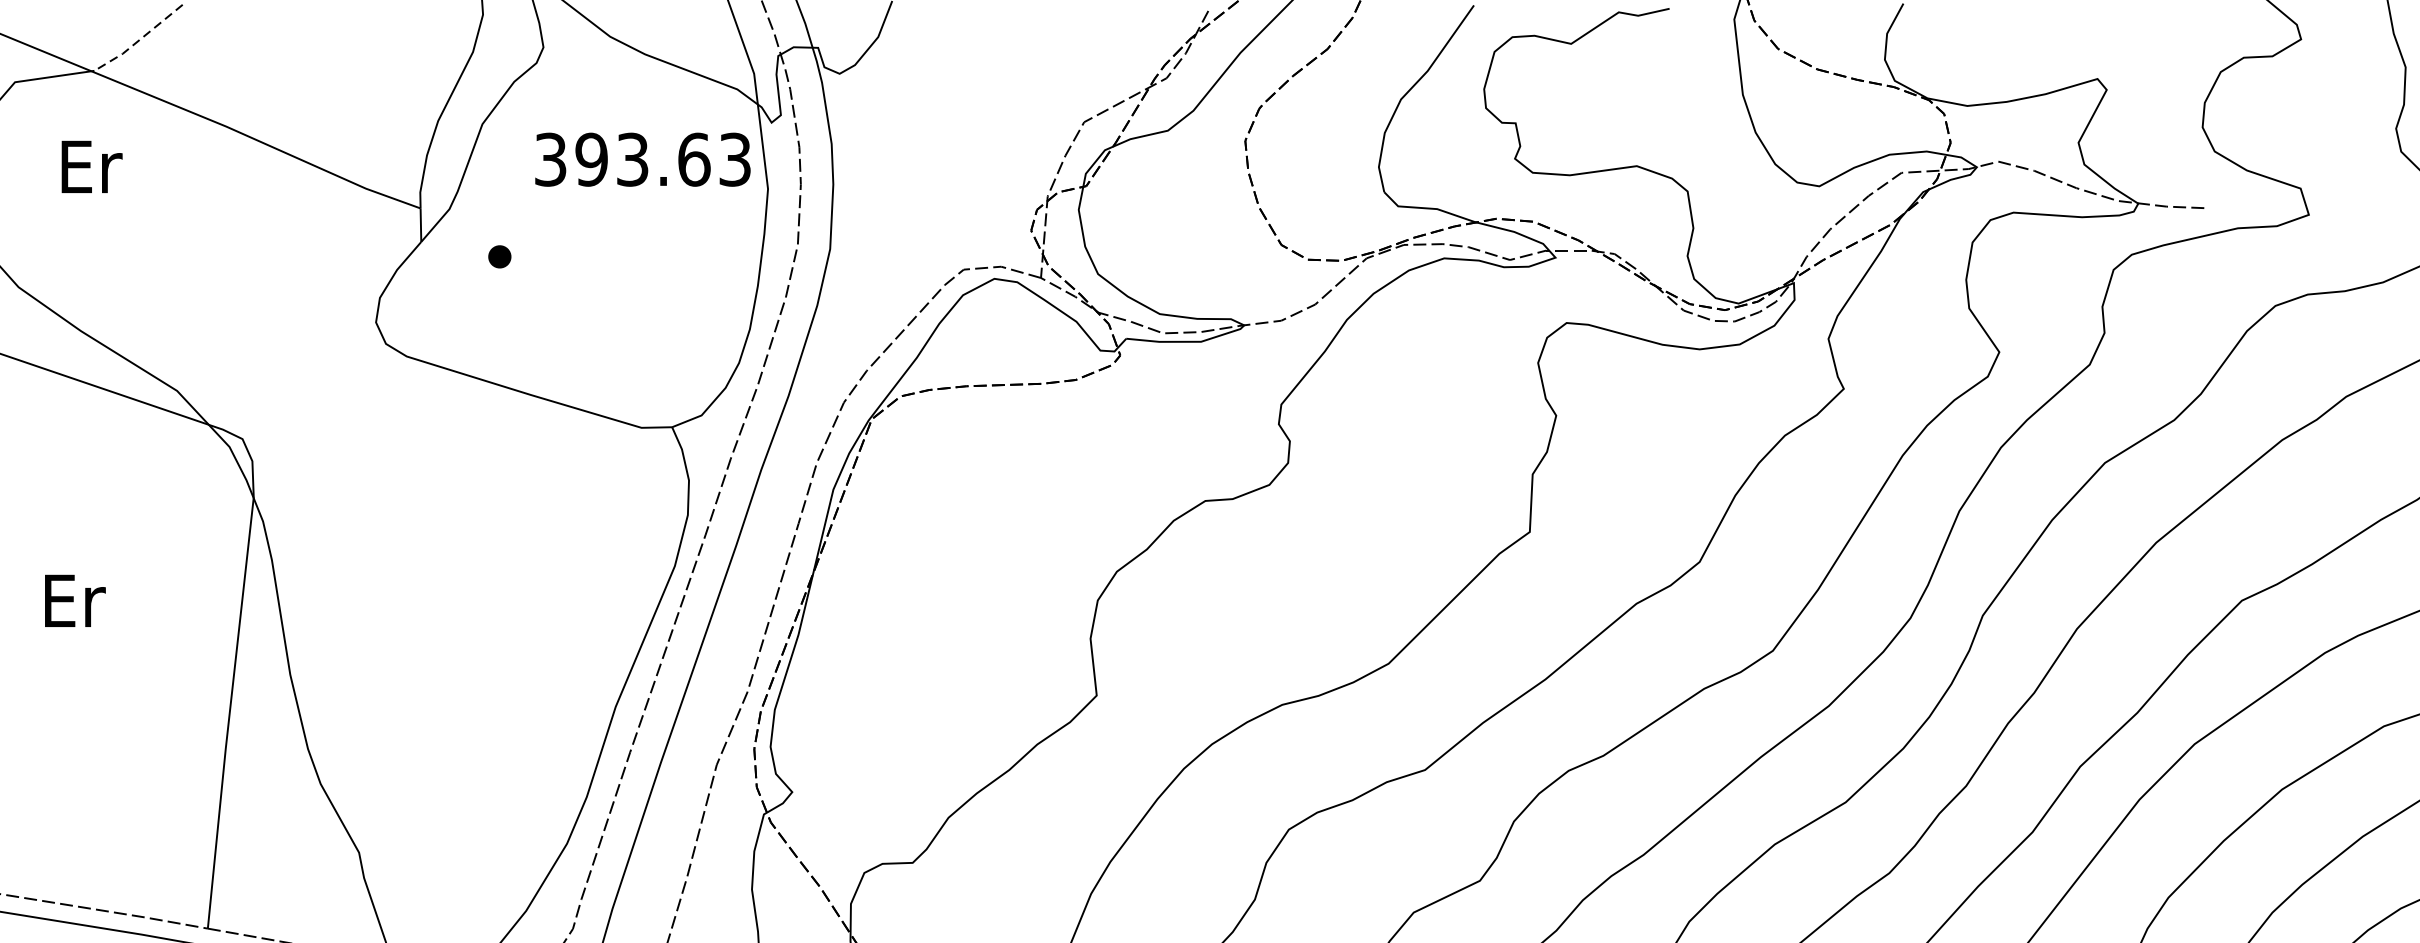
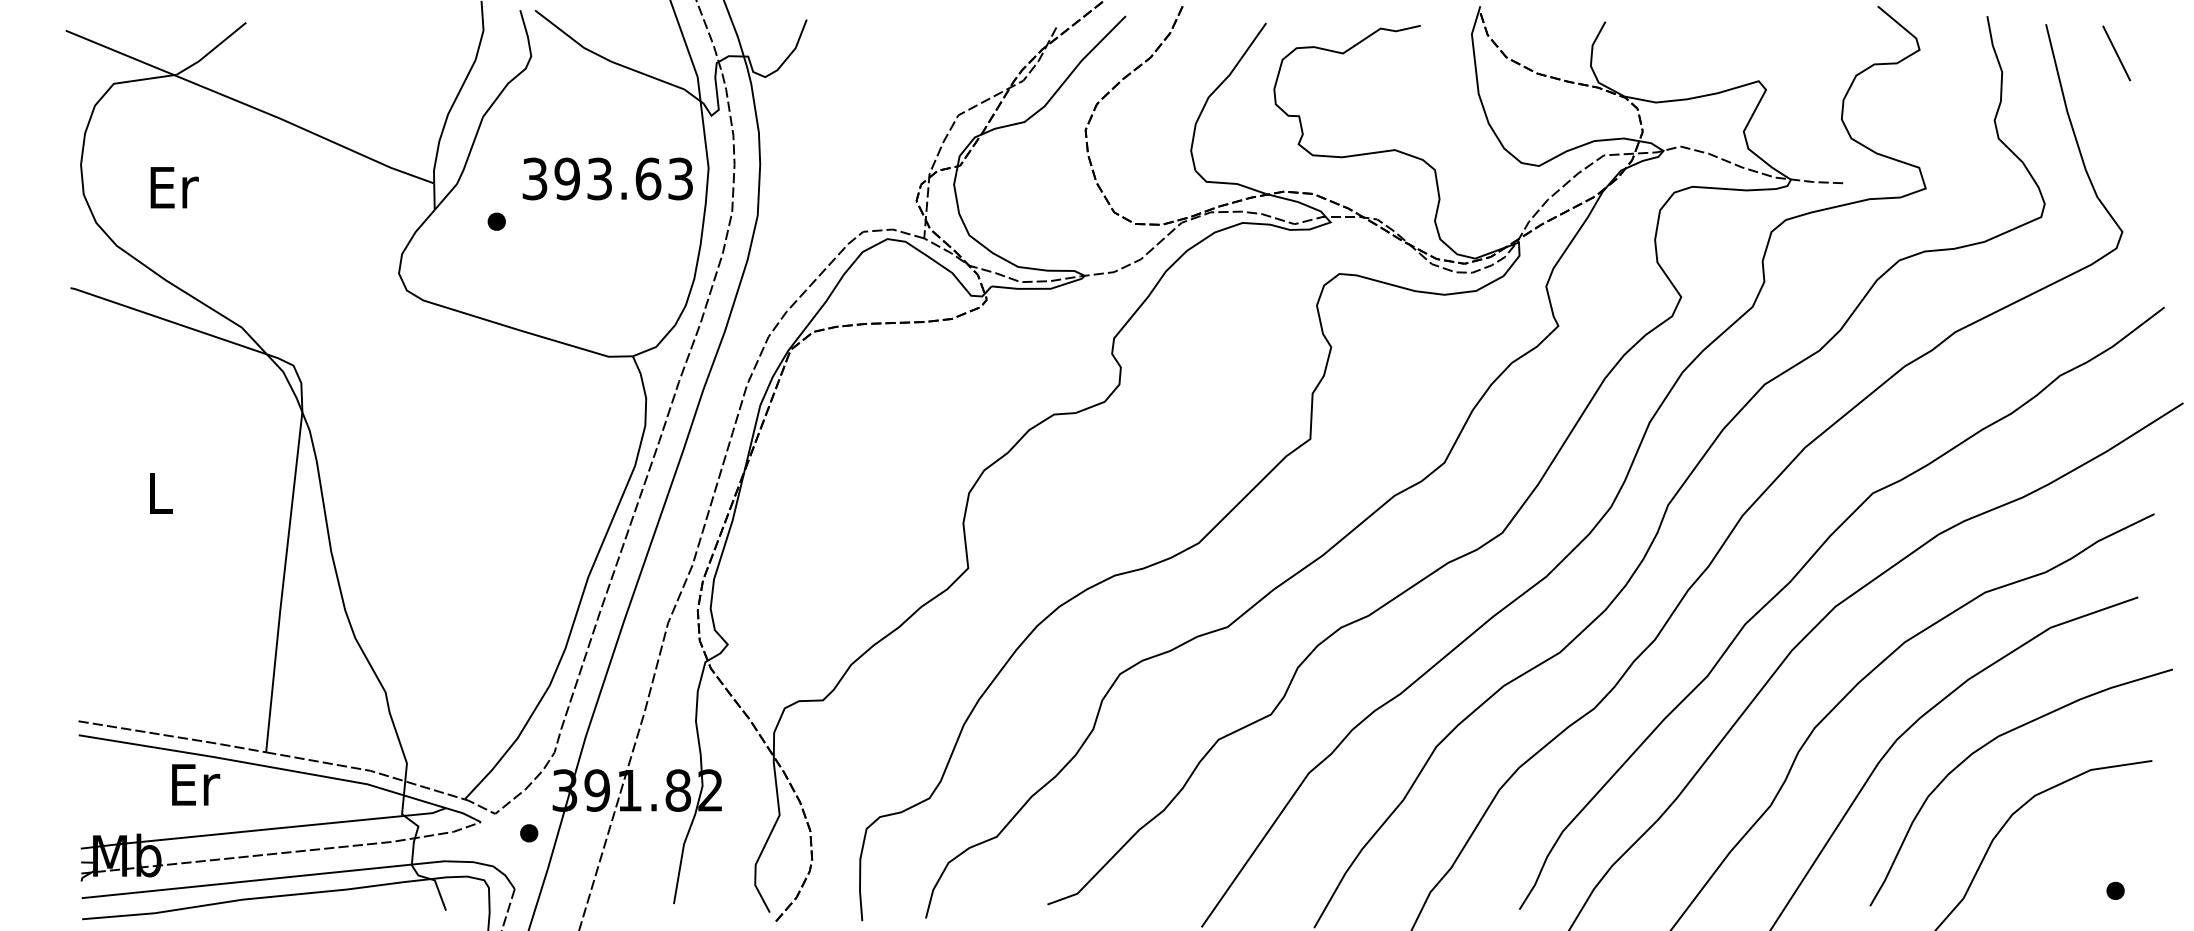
line: (138, 40) -> (211, 50), dashed -> solid
text: (642, 159) -> (607, 178), moved
text: (91, 166) -> (174, 187), moved
text: (75, 600) -> (161, 493), Er -> L

